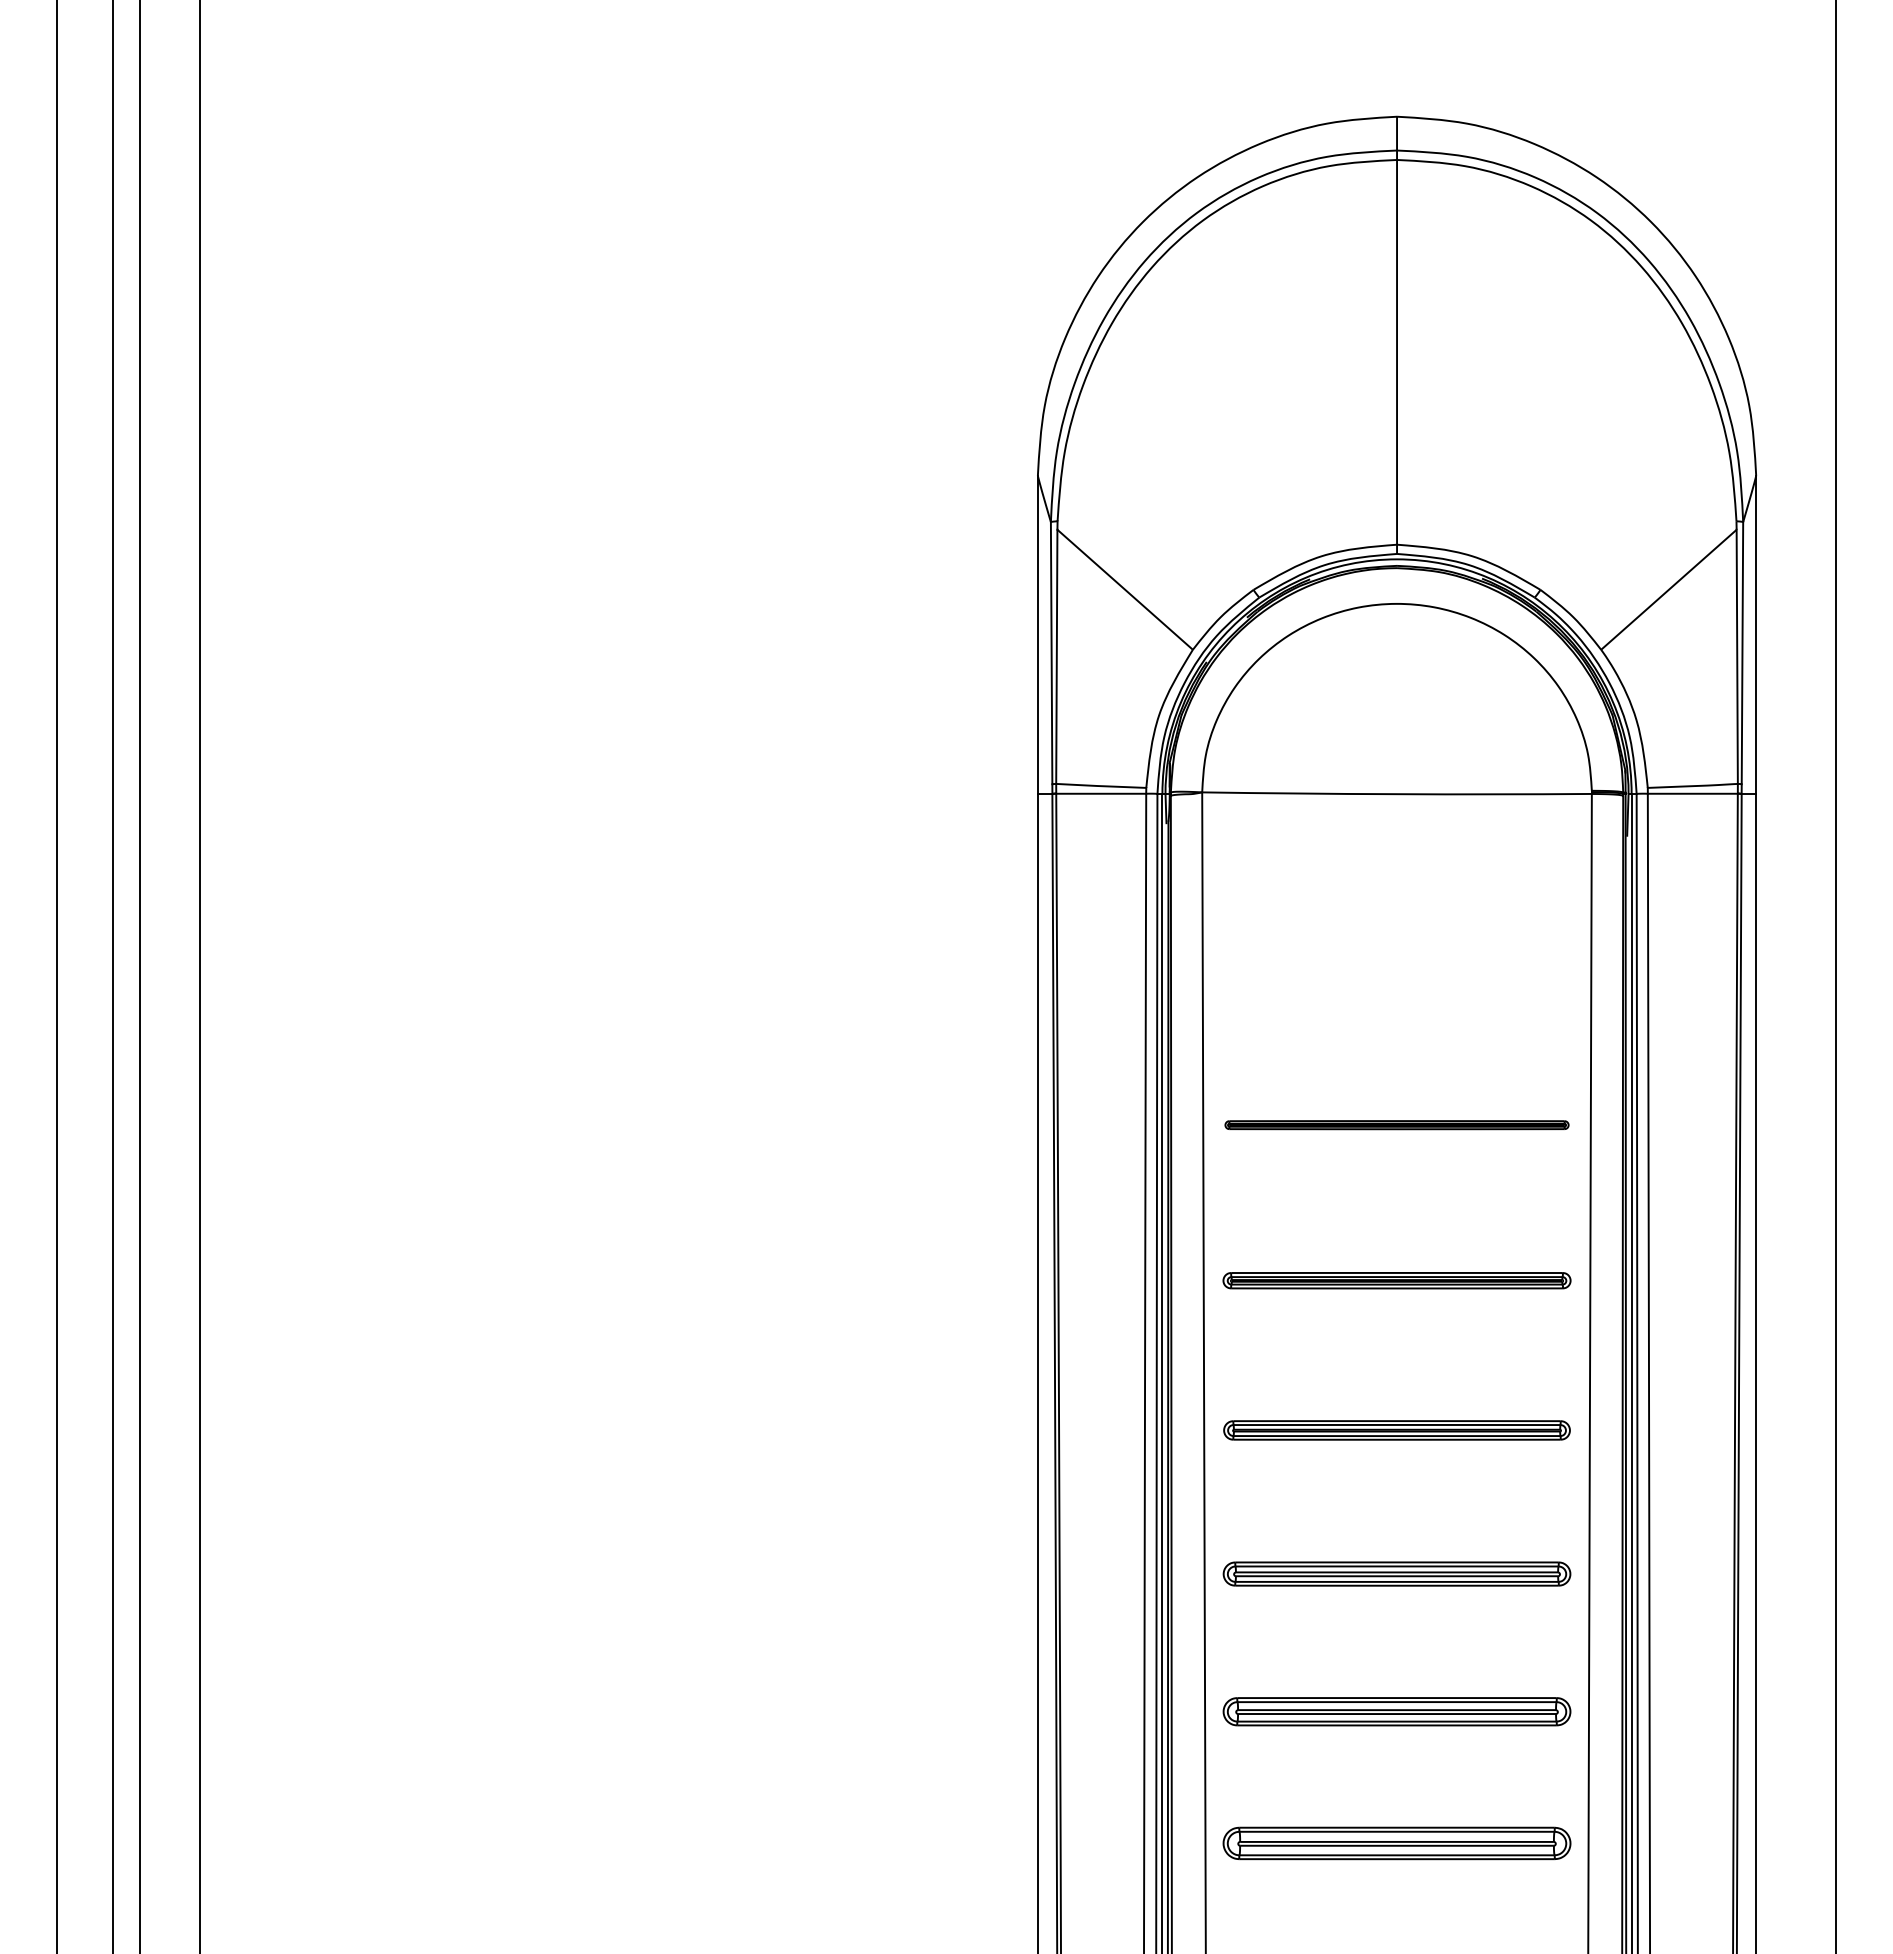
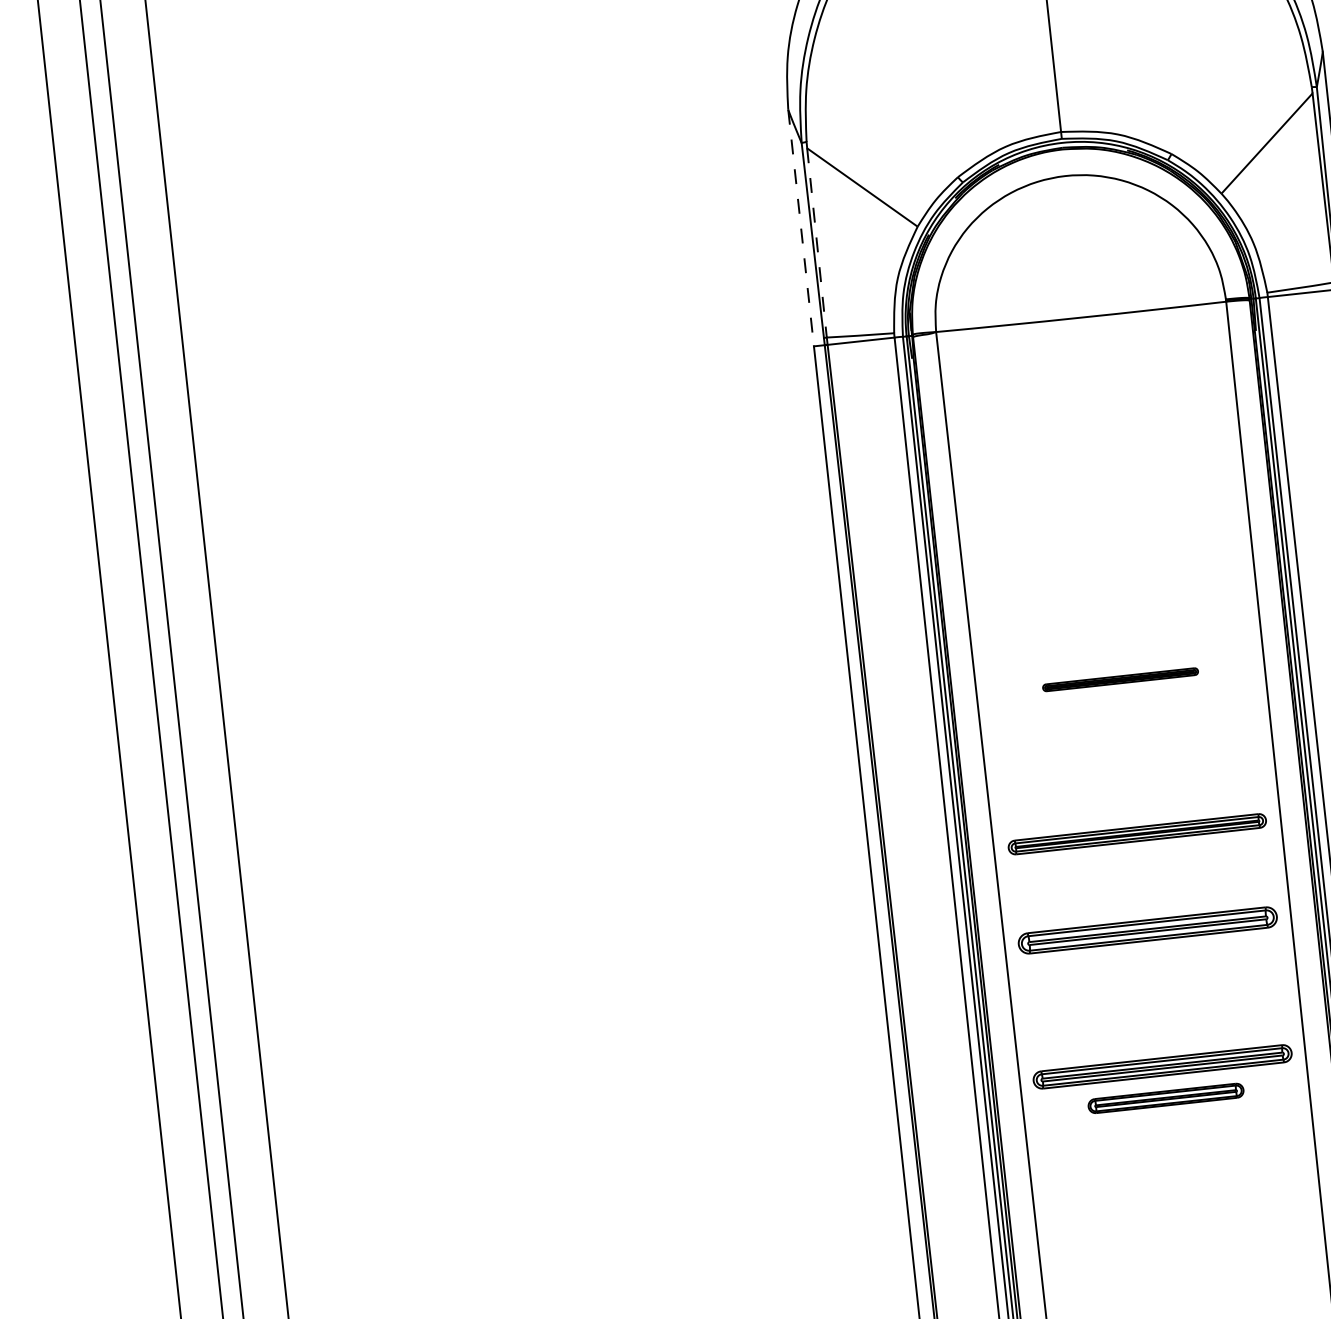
line: (1037, 634) -> (800, 227), solid -> dashed
line: (1056, 657) -> (816, 243), solid -> dashed
part: (1396, 1125) -> (1107, 564), removed
part: (1396, 1280) -> (1120, 679), size x0.6
part: (1396, 1430) -> (1136, 834), moved
part: (1396, 1573) -> (1162, 1066), moved
part: (1396, 1711) -> (1147, 930), moved
part: (1396, 1843) -> (1165, 1098), size x0.6

